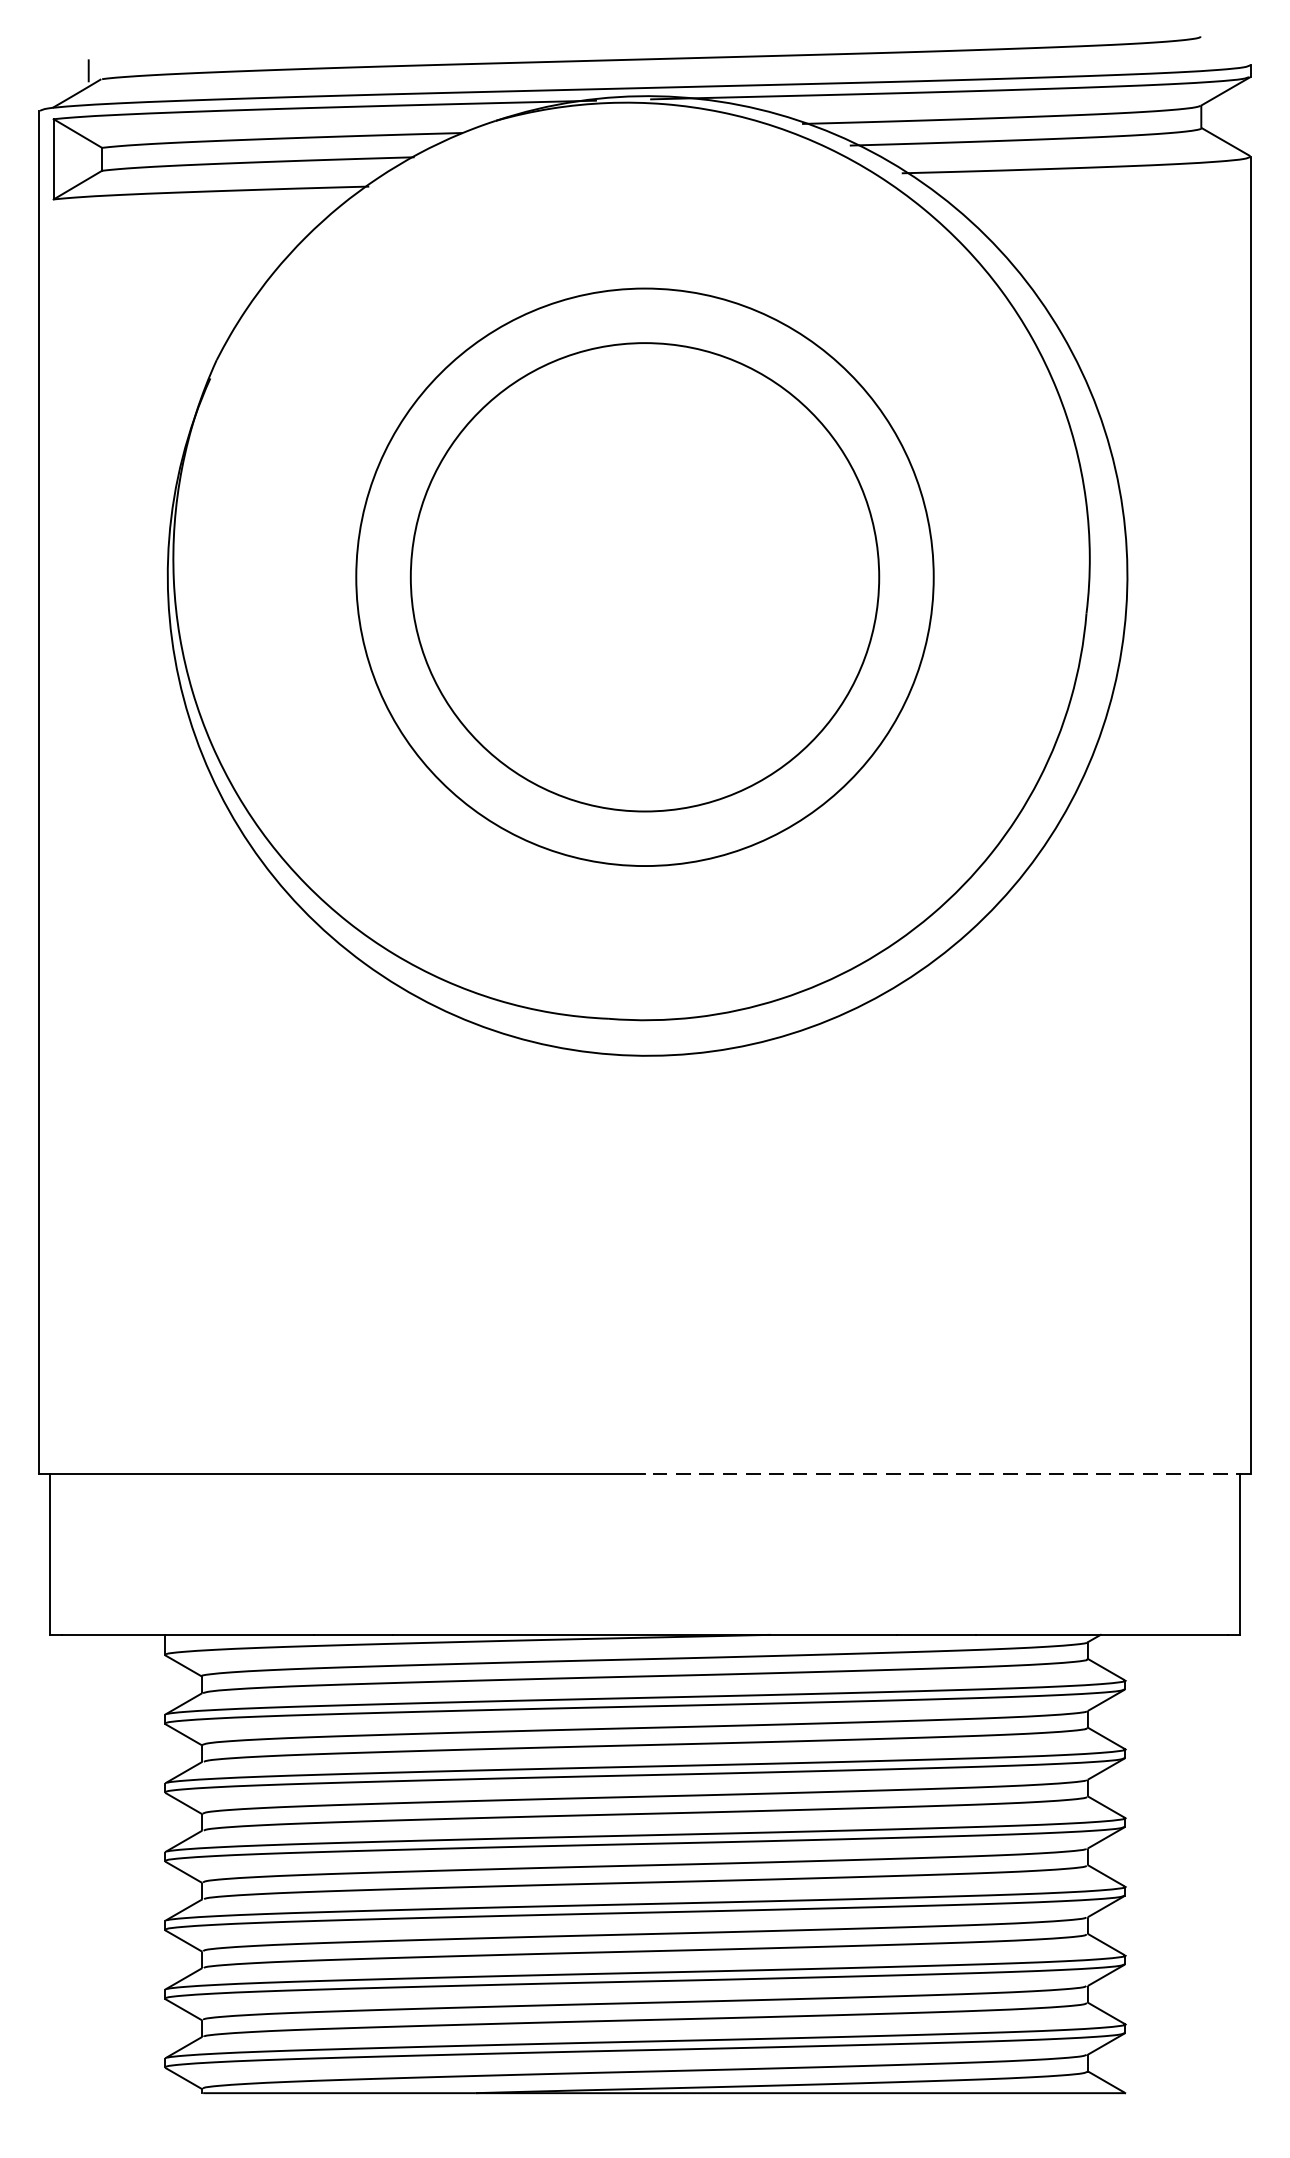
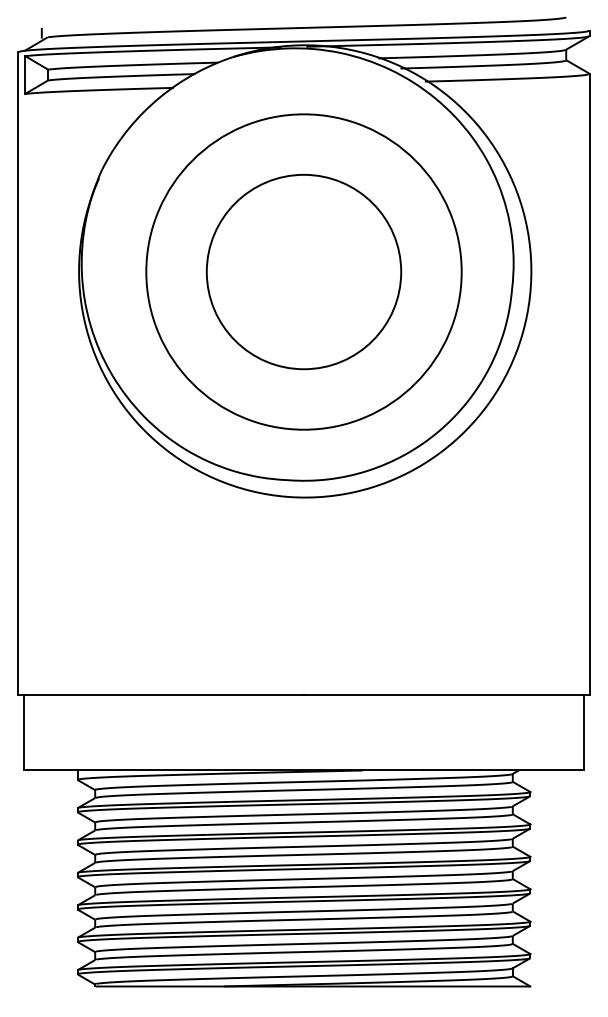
circle: (643, 576) -> (303, 271), size x0.71
circle: (643, 576) -> (303, 271), size x1.43
line: (947, 1473) -> (446, 694), dashed -> solid

